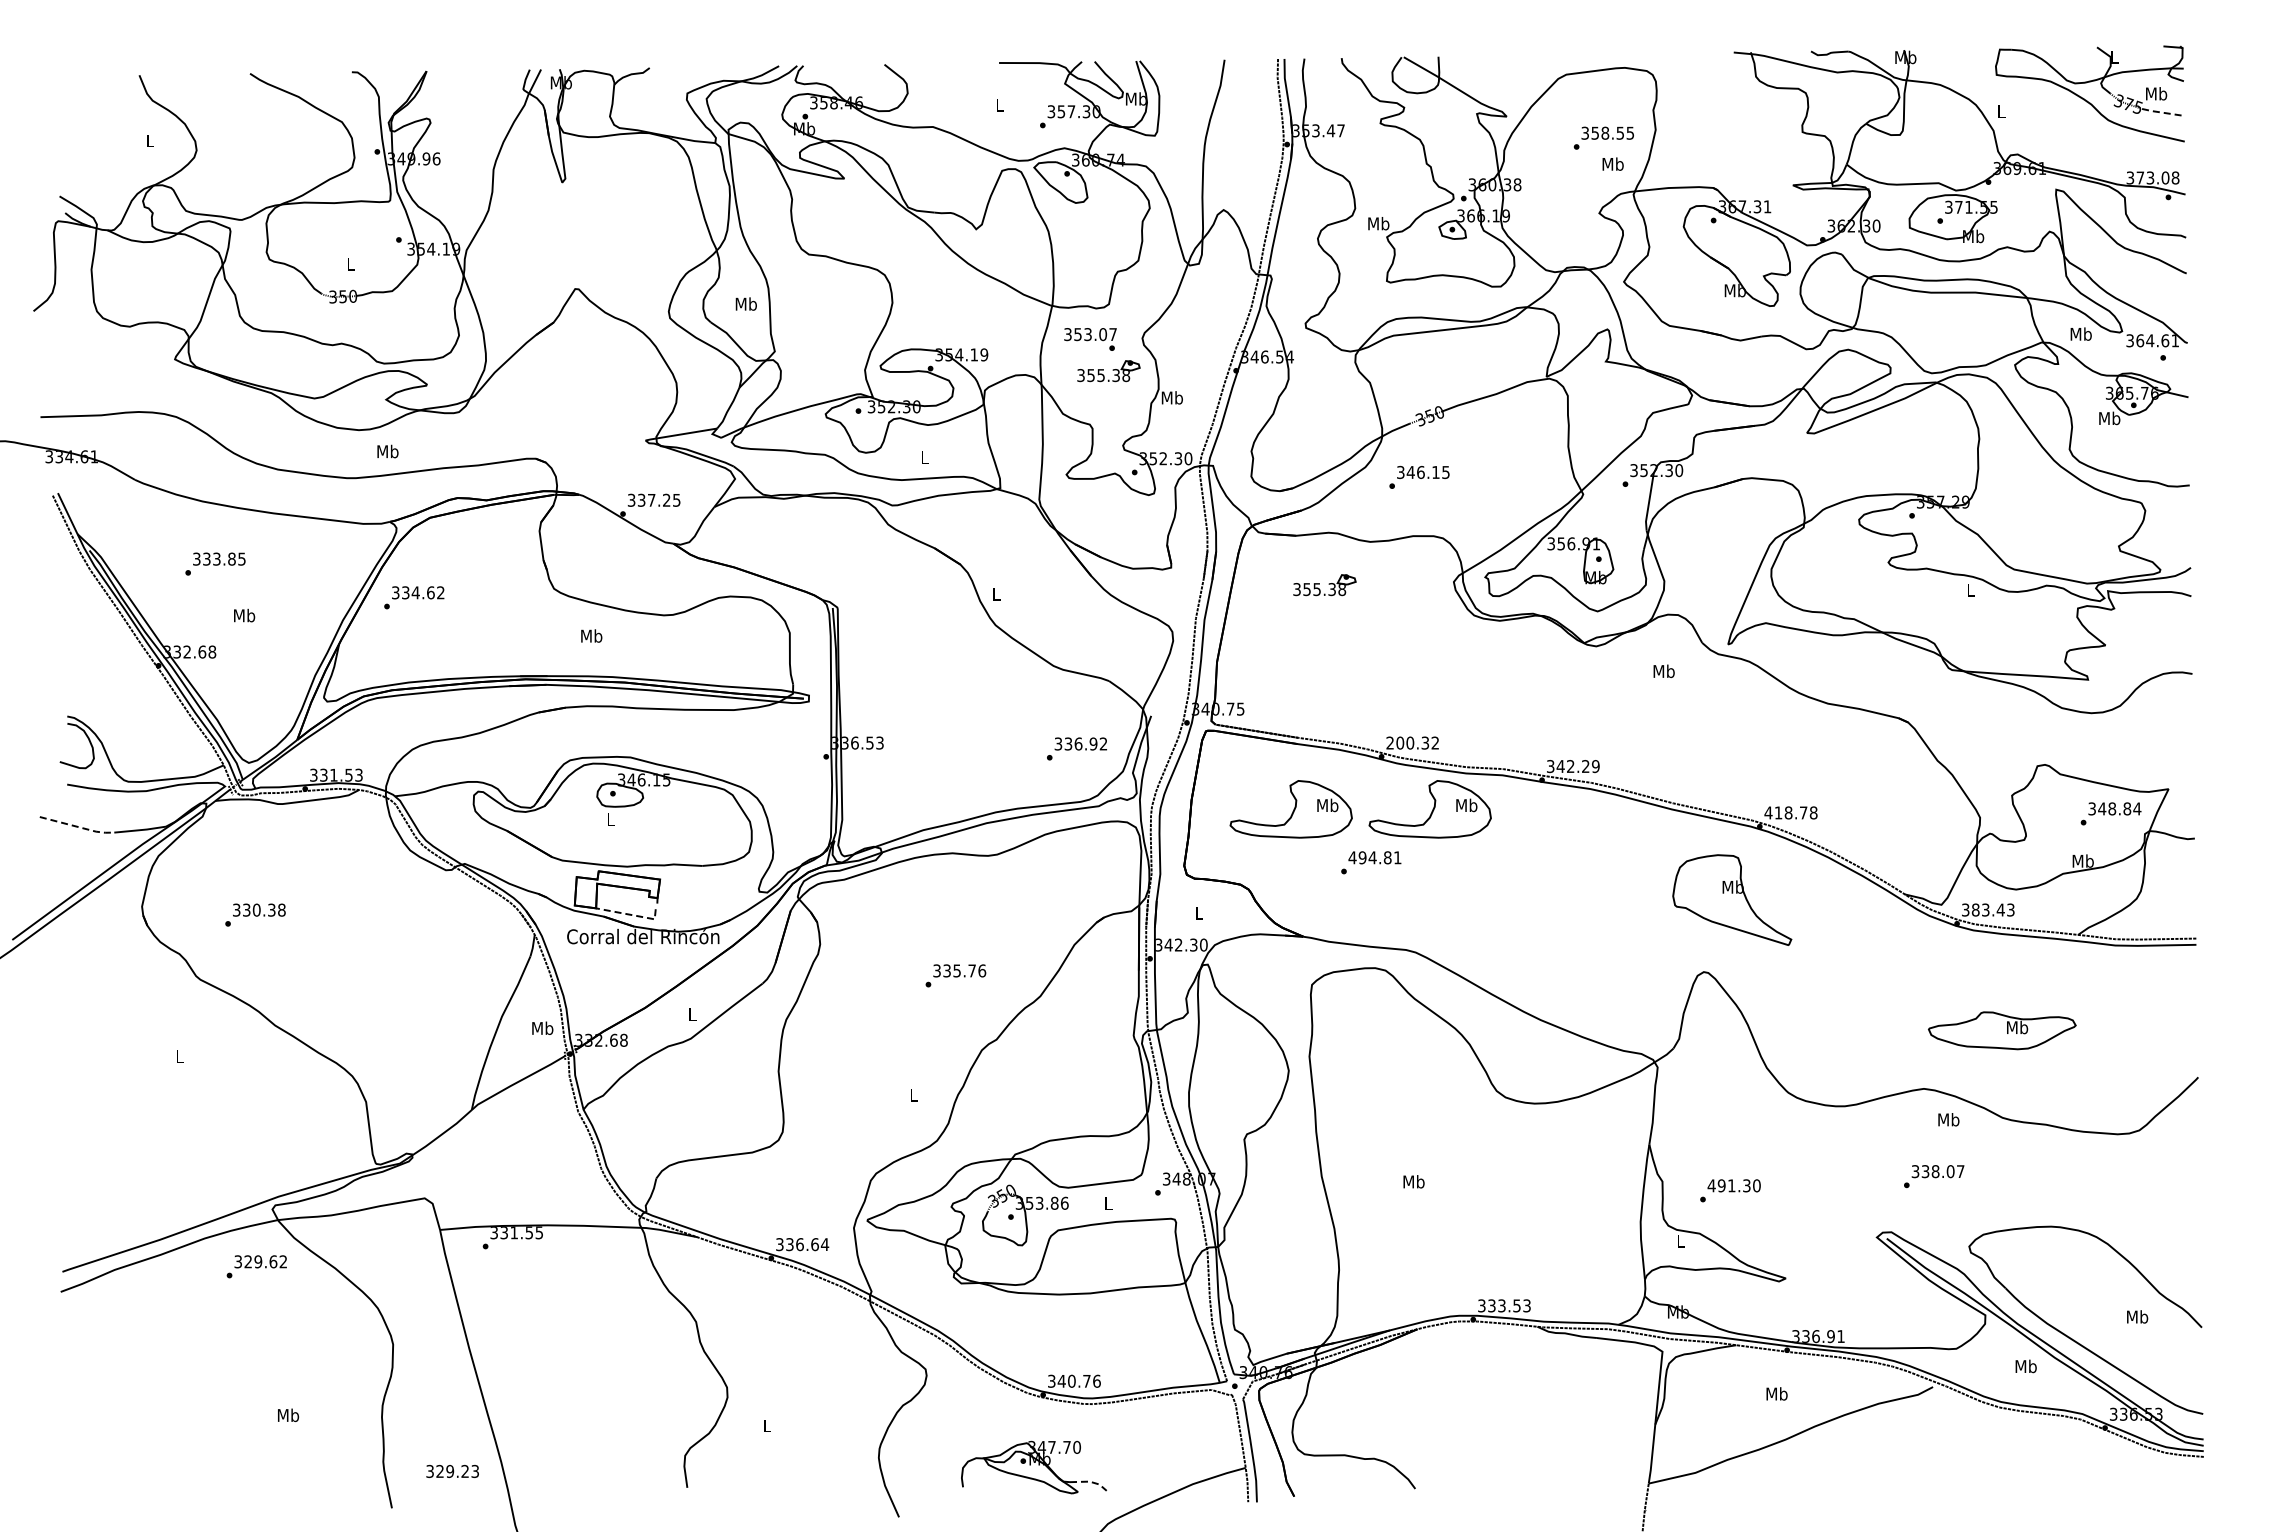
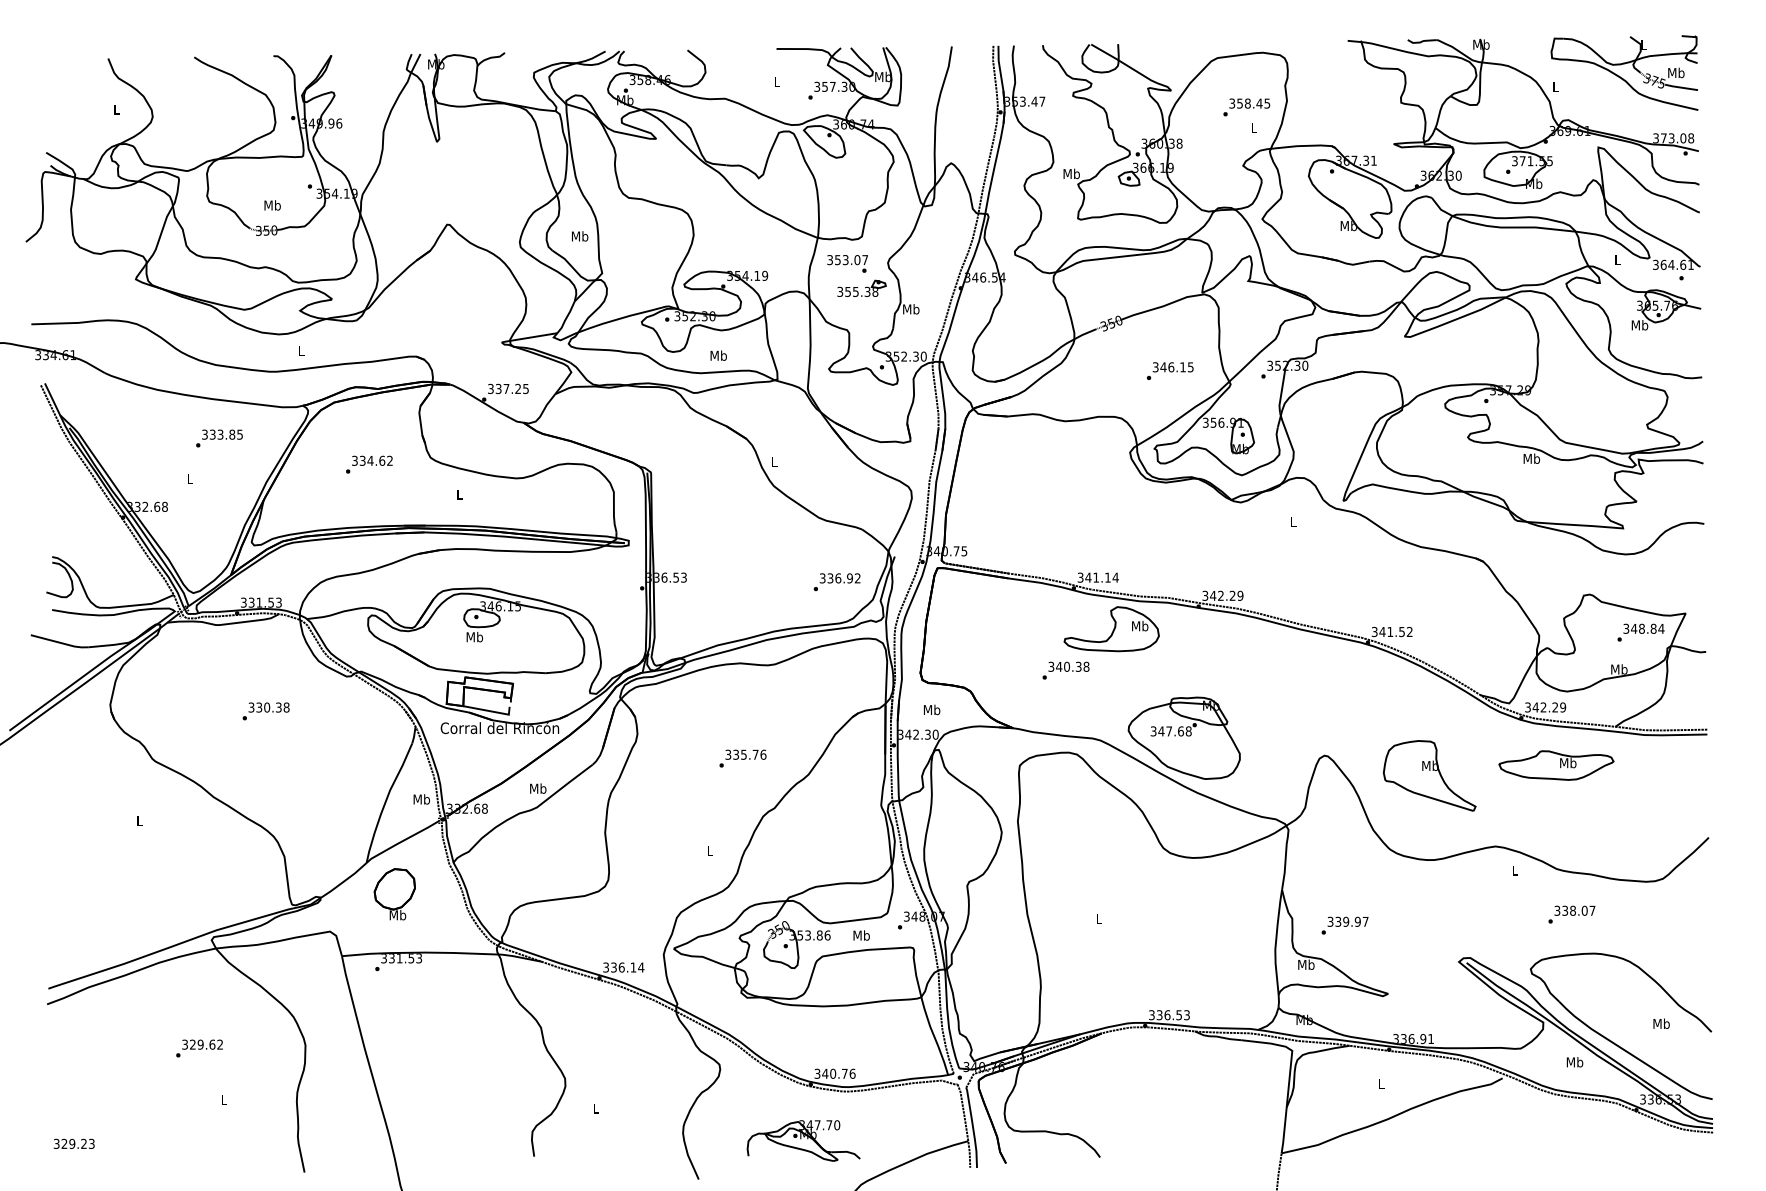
line: (2162, 112) -> (1681, 87), dashed -> solid
text: (1620, 132) -> (1259, 103), 358.55 -> 358.45
text: (1612, 163) -> (1253, 127), Mb -> L
text: (350, 263) -> (272, 204), L -> Mb
text: (2080, 333) -> (1617, 259), Mb -> L
text: (387, 451) -> (301, 351), Mb -> L
text: (924, 457) -> (718, 355), L -> Mb
text: (1419, 477) -> (1170, 371), moved
text: (215, 563) -> (219, 438), moved
part: (1324, 585) -> (1029, 455), removed
text: (1970, 589) -> (1531, 458), L -> Mb
text: (414, 597) -> (369, 464), moved
text: (244, 615) -> (189, 478), Mb -> L
text: (591, 635) -> (459, 494), Mb -> L
text: (1663, 671) -> (1293, 522), Mb -> L
text: (1412, 742) -> (1097, 577), 200.32 -> 341.14
part: (1290, 809) -> (1003, 629), removed
text: (1790, 812) -> (1391, 631), 418.78 -> 341.52
text: (610, 819) -> (474, 637), L -> Mb
line: (78, 827) -> (60, 643), dashed -> solid
text: (1374, 857) -> (1068, 666), 494.81 -> 340.38
part: (1732, 899) -> (1429, 775), moved
text: (1992, 909) -> (1548, 707), 383.43 -> 342.29
text: (1198, 912) -> (931, 709), L -> Mb
text: (255, 914) -> (266, 710), moved
line: (631, 914) -> (490, 710), dashed -> solid
part: (1523, 949) -> (1184, 738), added
text: (692, 1014) -> (538, 788), L -> Mb
part: (2002, 1030) -> (1556, 765), moved
text: (1948, 1119) -> (1514, 870), Mb -> L
part: (507, 1150) -> (394, 894), added
text: (1934, 1176) -> (1572, 914), moved
text: (1413, 1181) -> (1098, 918), Mb -> L
text: (1733, 1185) -> (1347, 921), 491.30 -> 339.97
text: (1108, 1203) -> (861, 935), L -> Mb
text: (539, 1232) -> (419, 958), 331.55 -> 331.53
text: (1680, 1240) -> (1306, 964), L -> Mb
text: (814, 1244) -> (633, 967), 336.64 -> 336.14
text: (256, 1266) -> (199, 1048), moved
text: (1501, 1305) -> (1167, 1014), 333.53 -> 336.53
text: (1776, 1393) -> (1380, 1083), Mb -> L
text: (288, 1415) -> (224, 1100), Mb -> L
text: (452, 1470) -> (74, 1143), moved
line: (1090, 1481) -> (847, 1151), dashed -> solid

